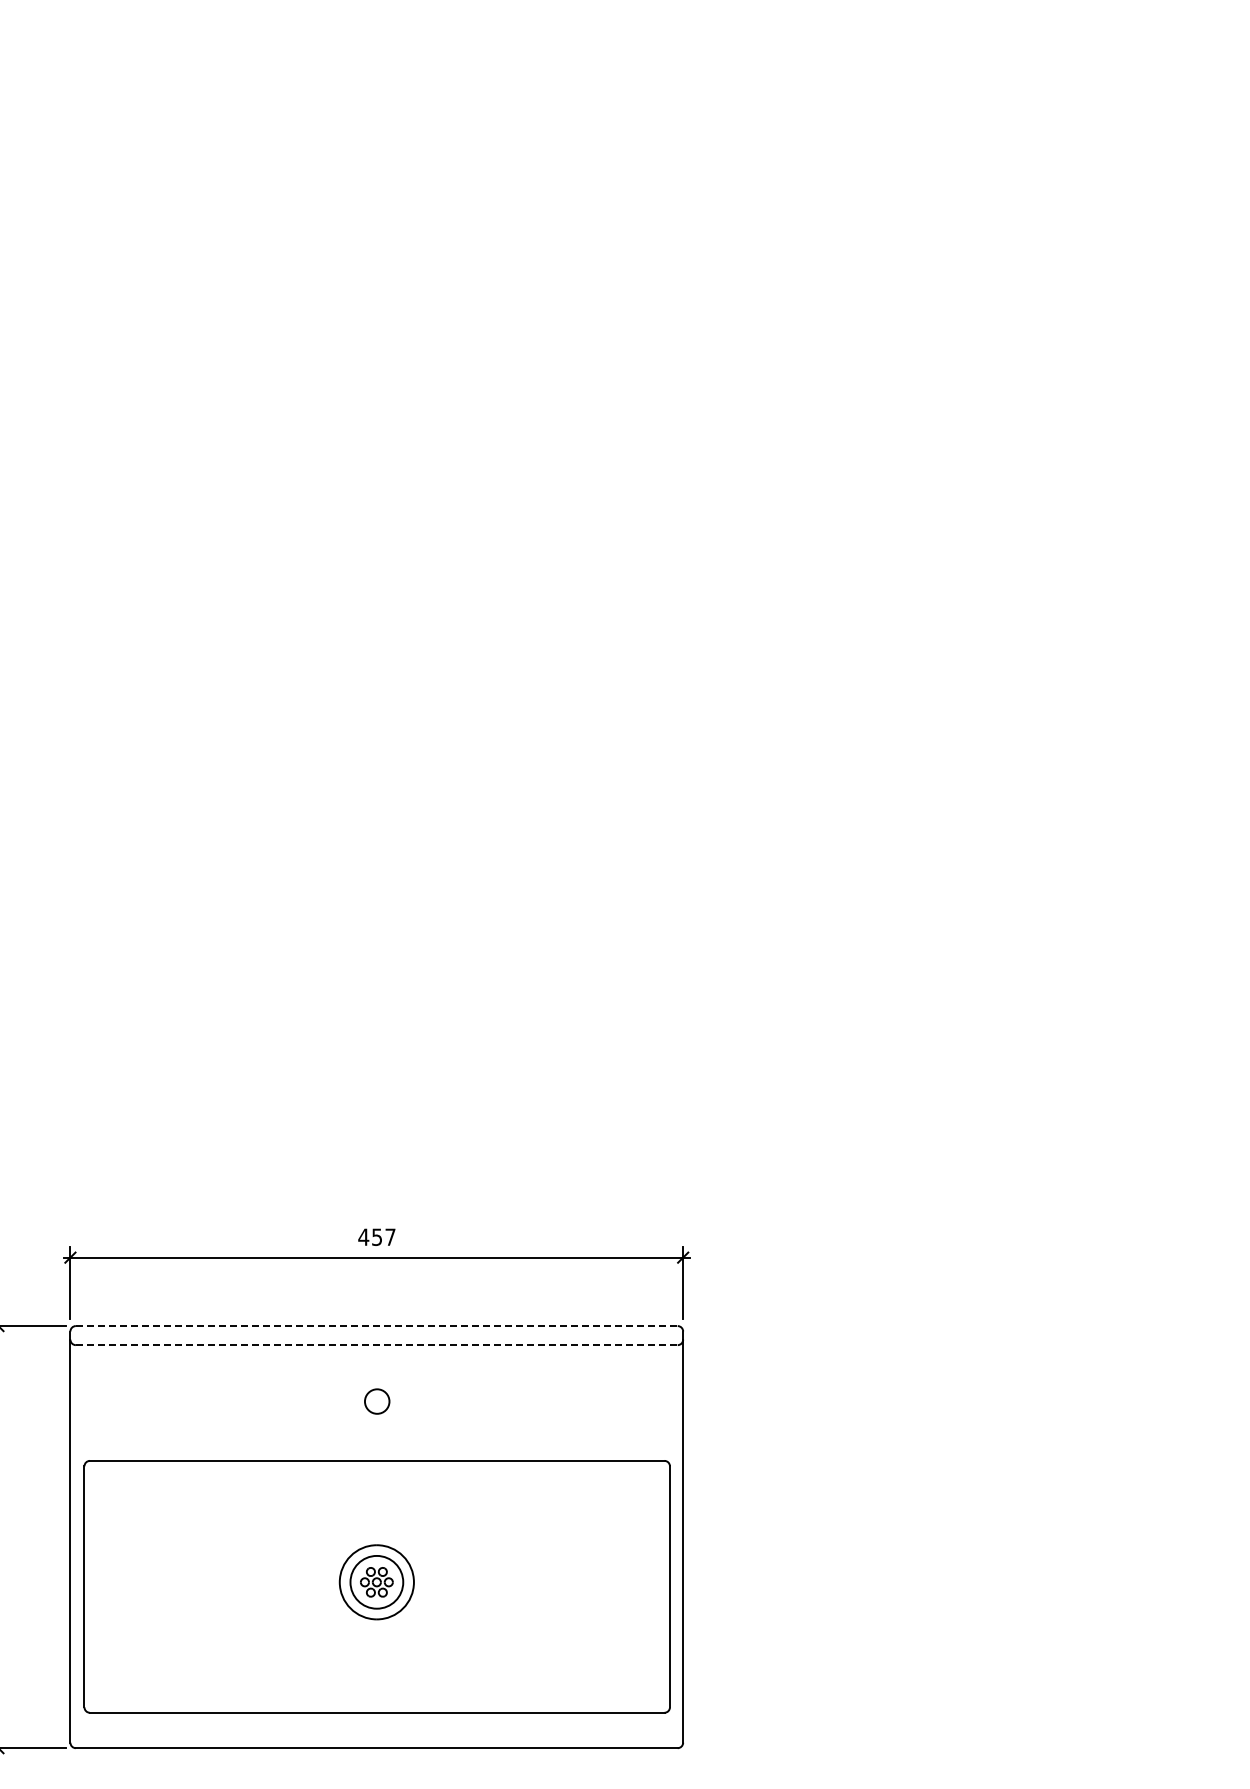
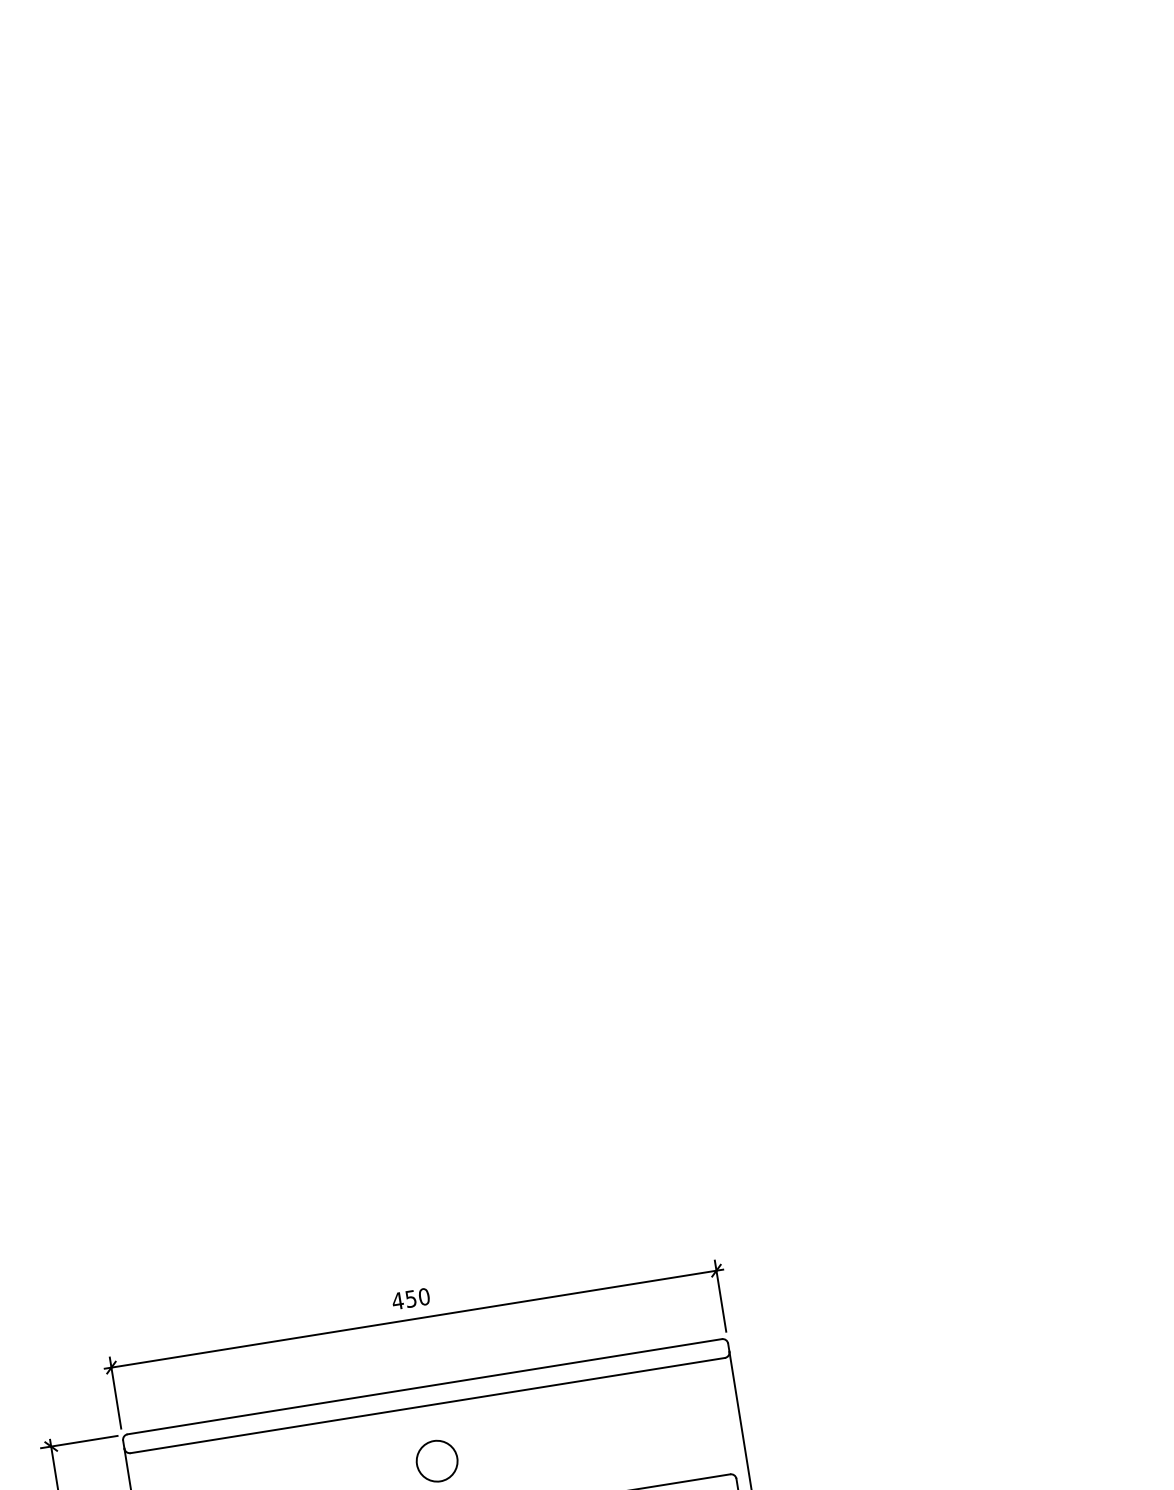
text: (390, 1236) -> (424, 1296), 457 -> 450
line: (376, 1326) -> (424, 1387), dashed -> solid
line: (376, 1345) -> (427, 1405), dashed -> solid
circle: (376, 1401) -> (436, 1461), size x1.67

